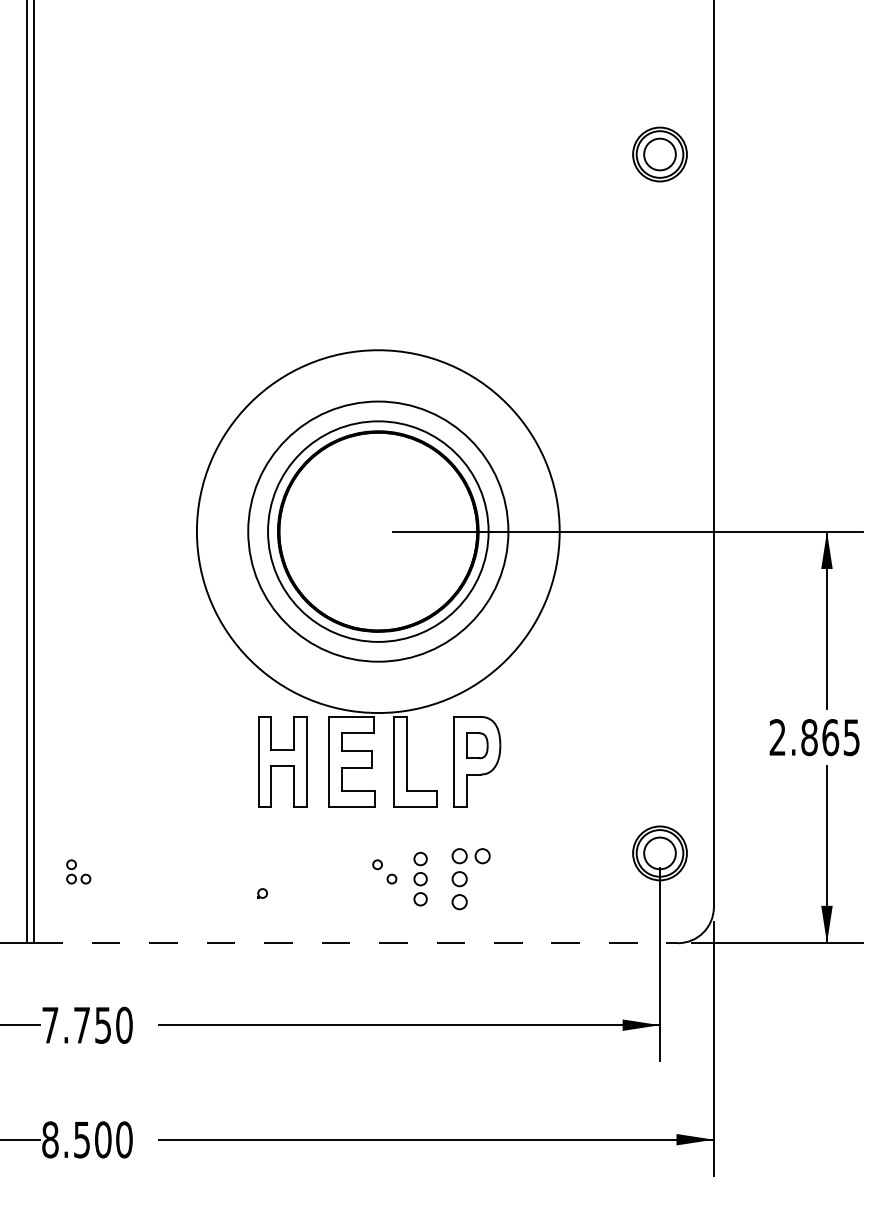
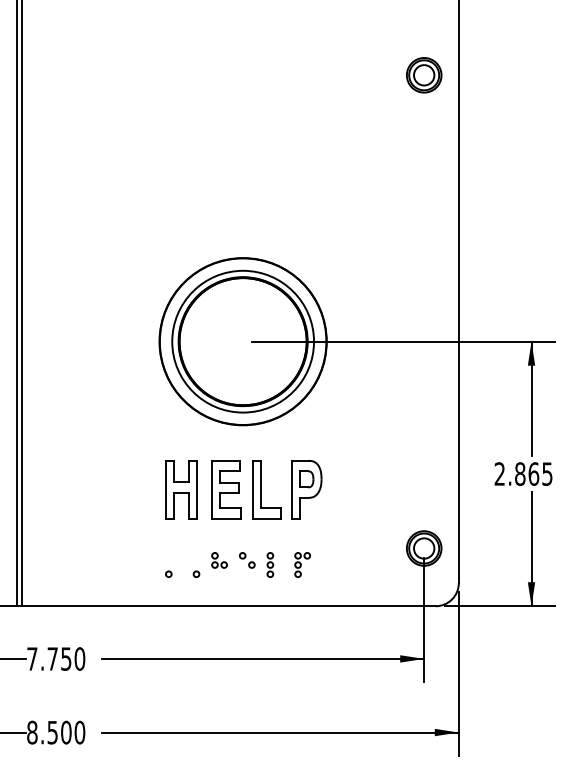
part: (660, 154) -> (424, 75), moved
circle: (377, 531) -> (242, 341), size x0.71
part: (78, 872) -> (219, 560), moved
part: (420, 878) -> (270, 564), size x0.71
part: (470, 878) -> (302, 564), size x0.62
circle: (305, 892) -> (196, 573), added
line: (355, 943) -> (228, 606), dashed -> solid

